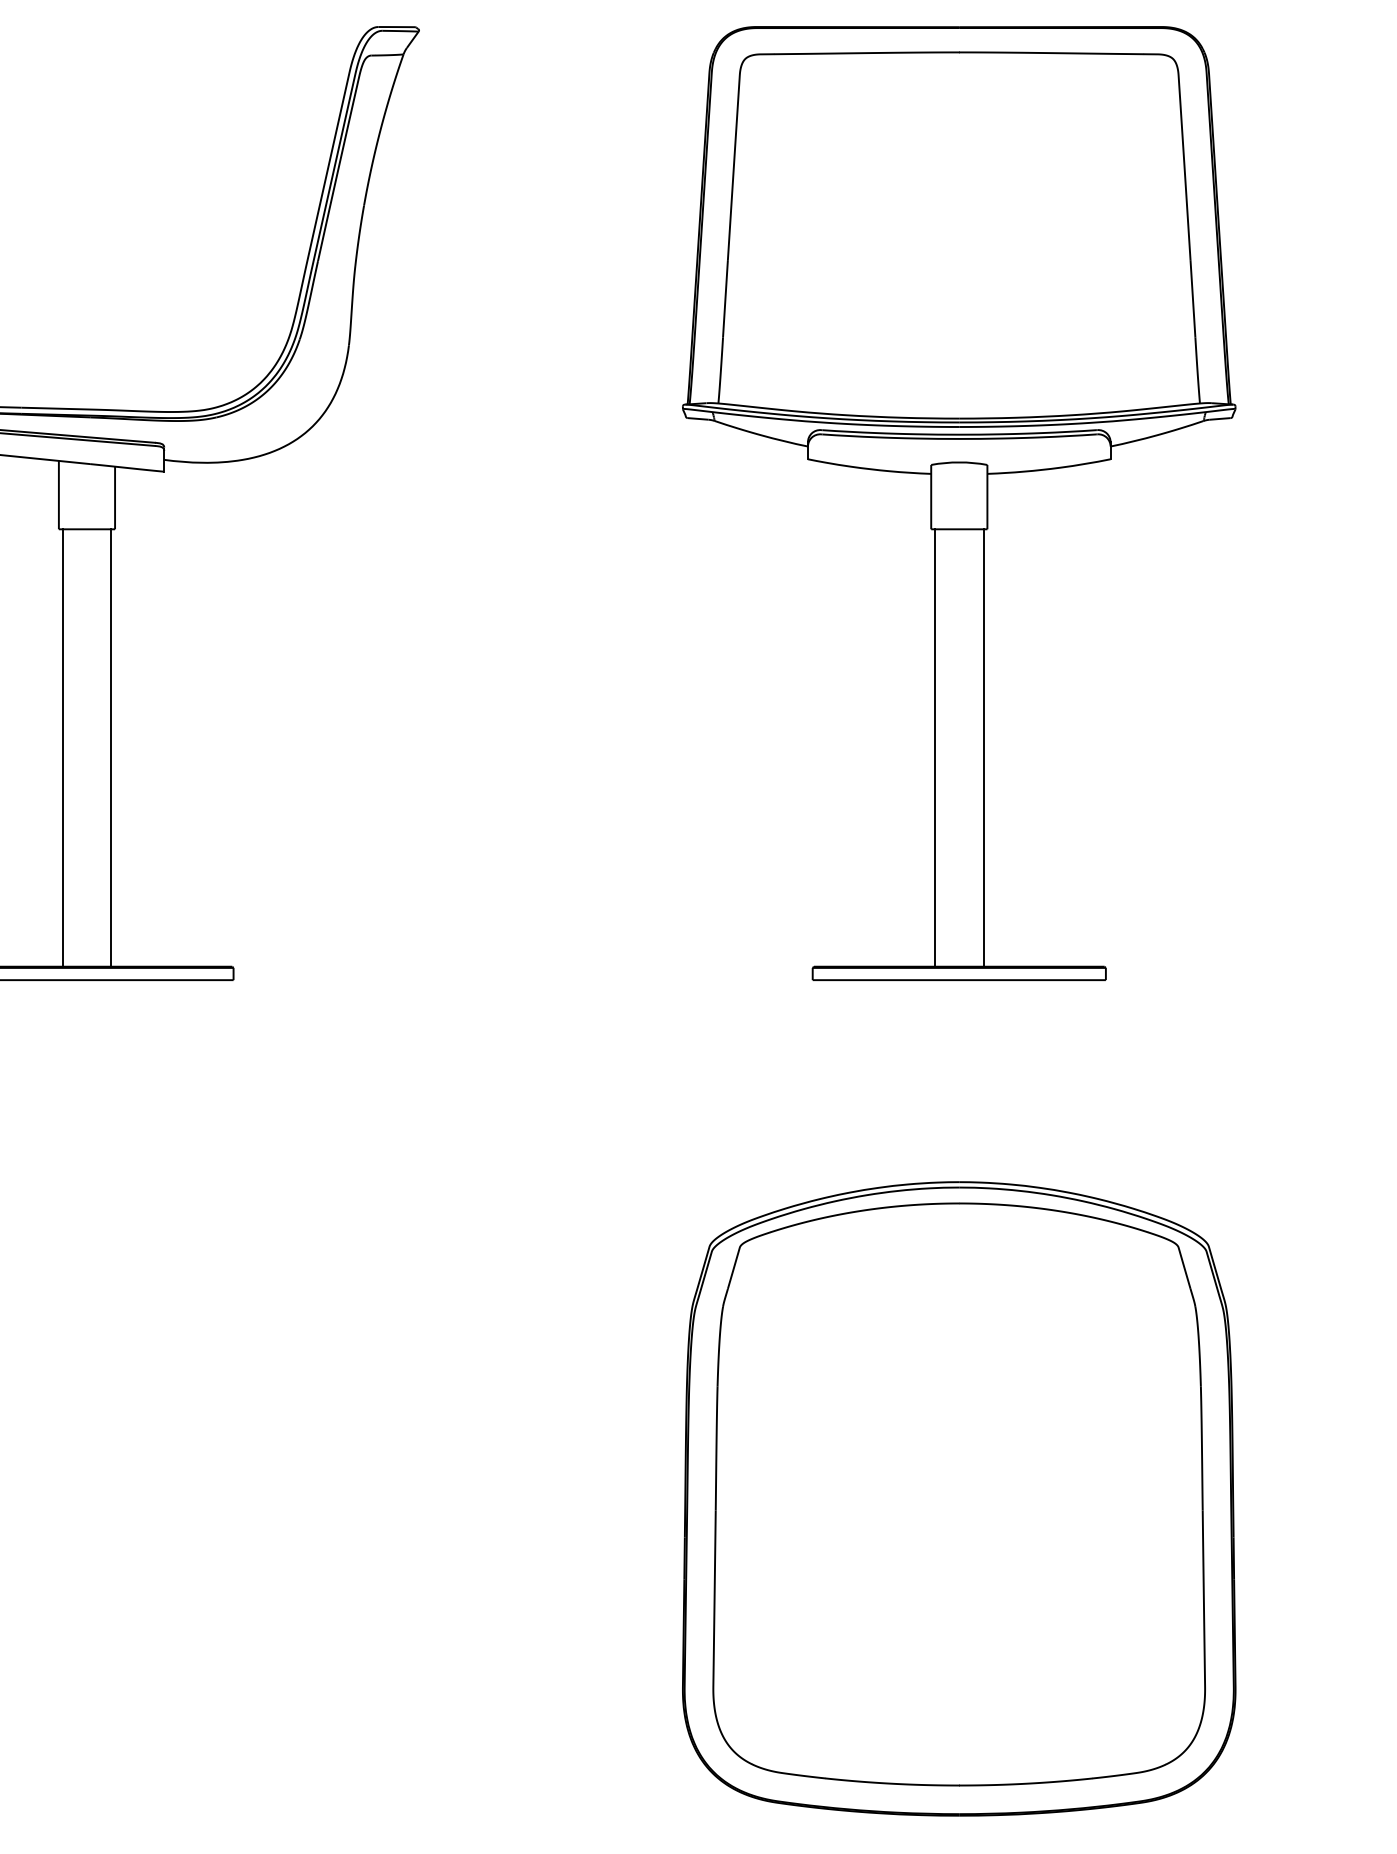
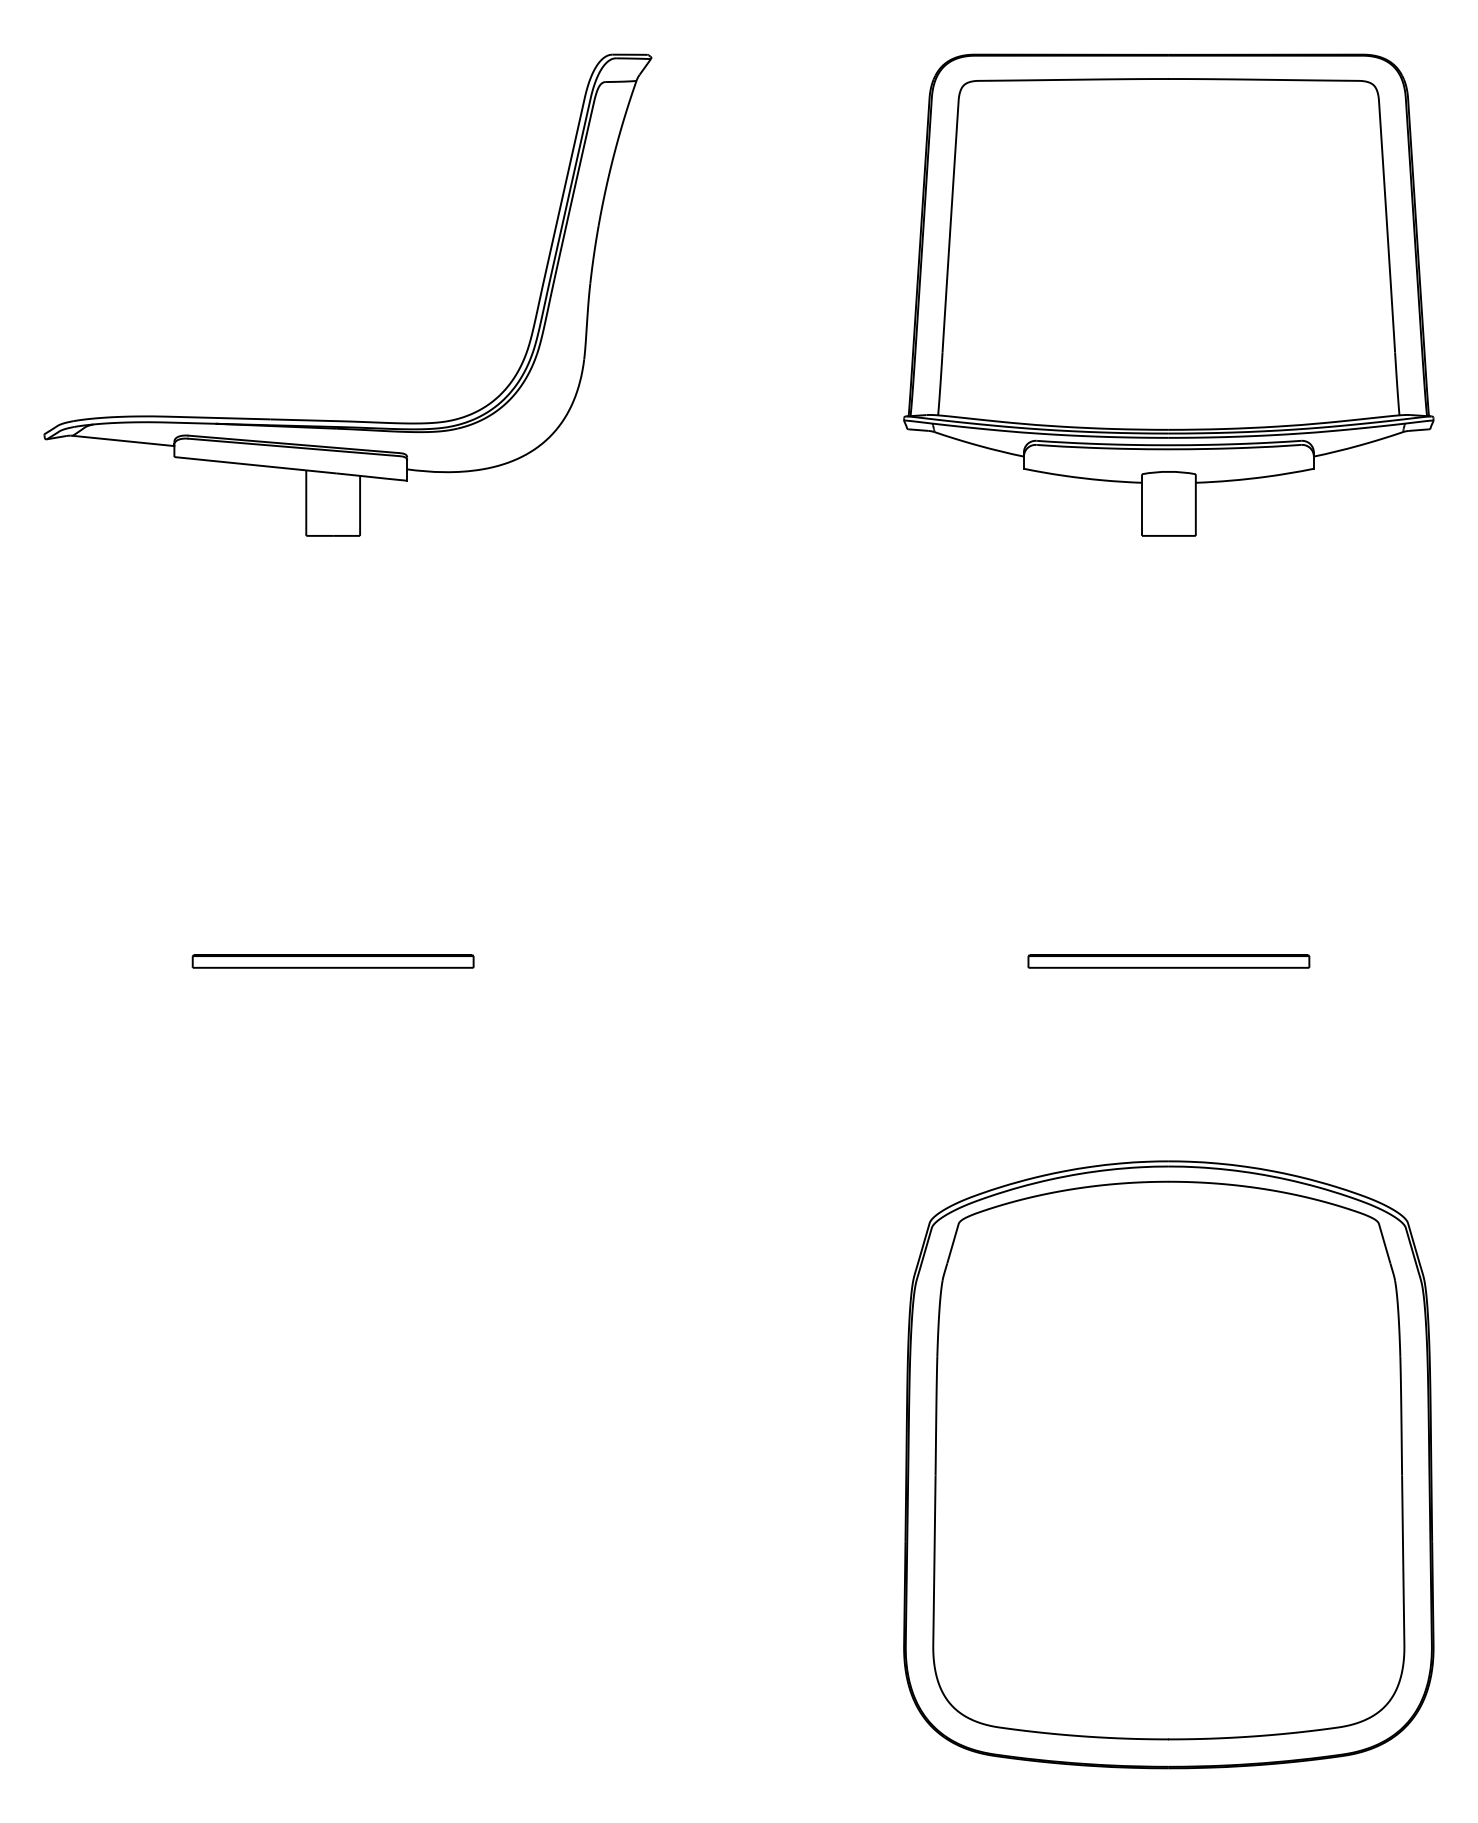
line: (62, 747) -> (309, 744), removed
line: (111, 747) -> (356, 744), removed
line: (934, 747) -> (1145, 744), removed
line: (983, 747) -> (1192, 744), removed

